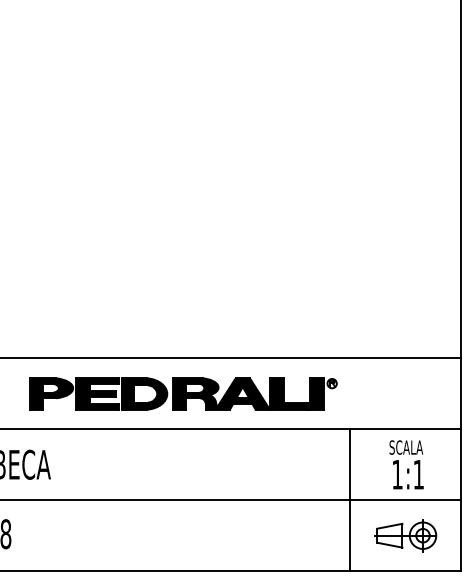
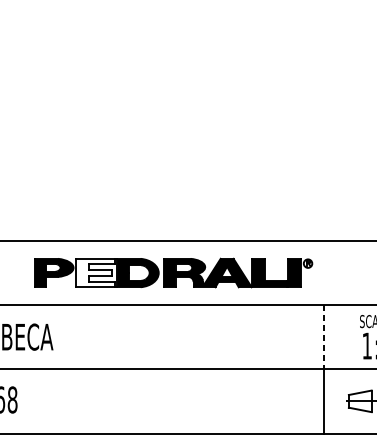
fill: (97, 393) -> (95, 272), removed
line: (349, 464) -> (323, 336), solid -> dashed

